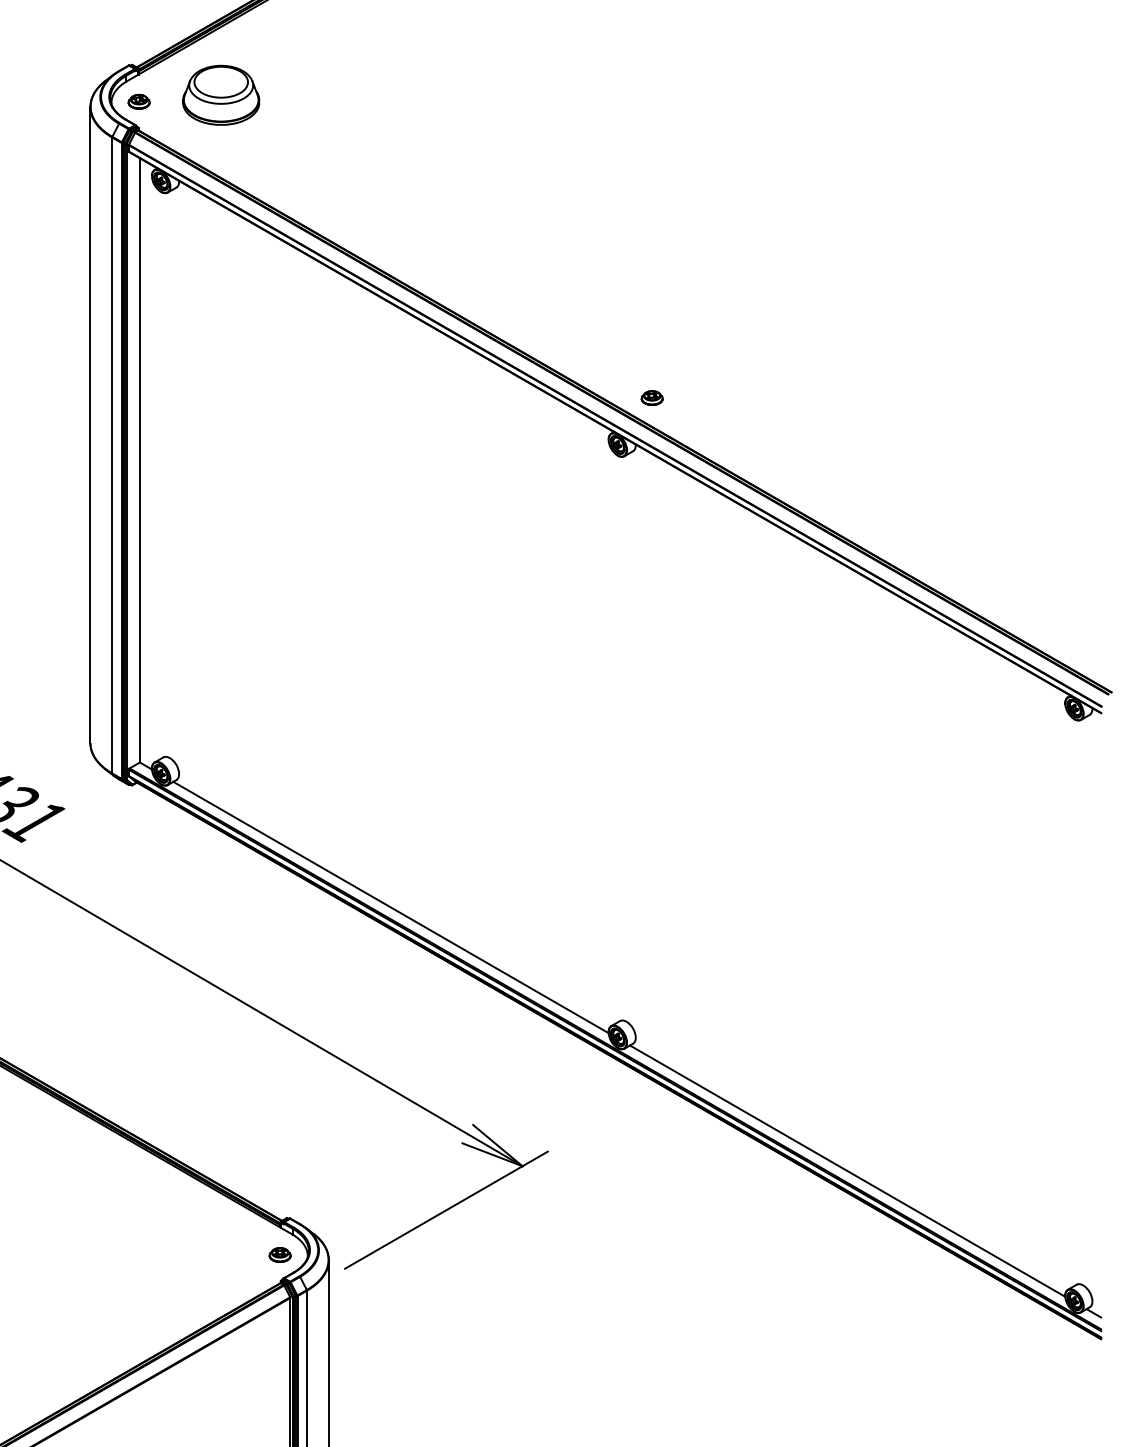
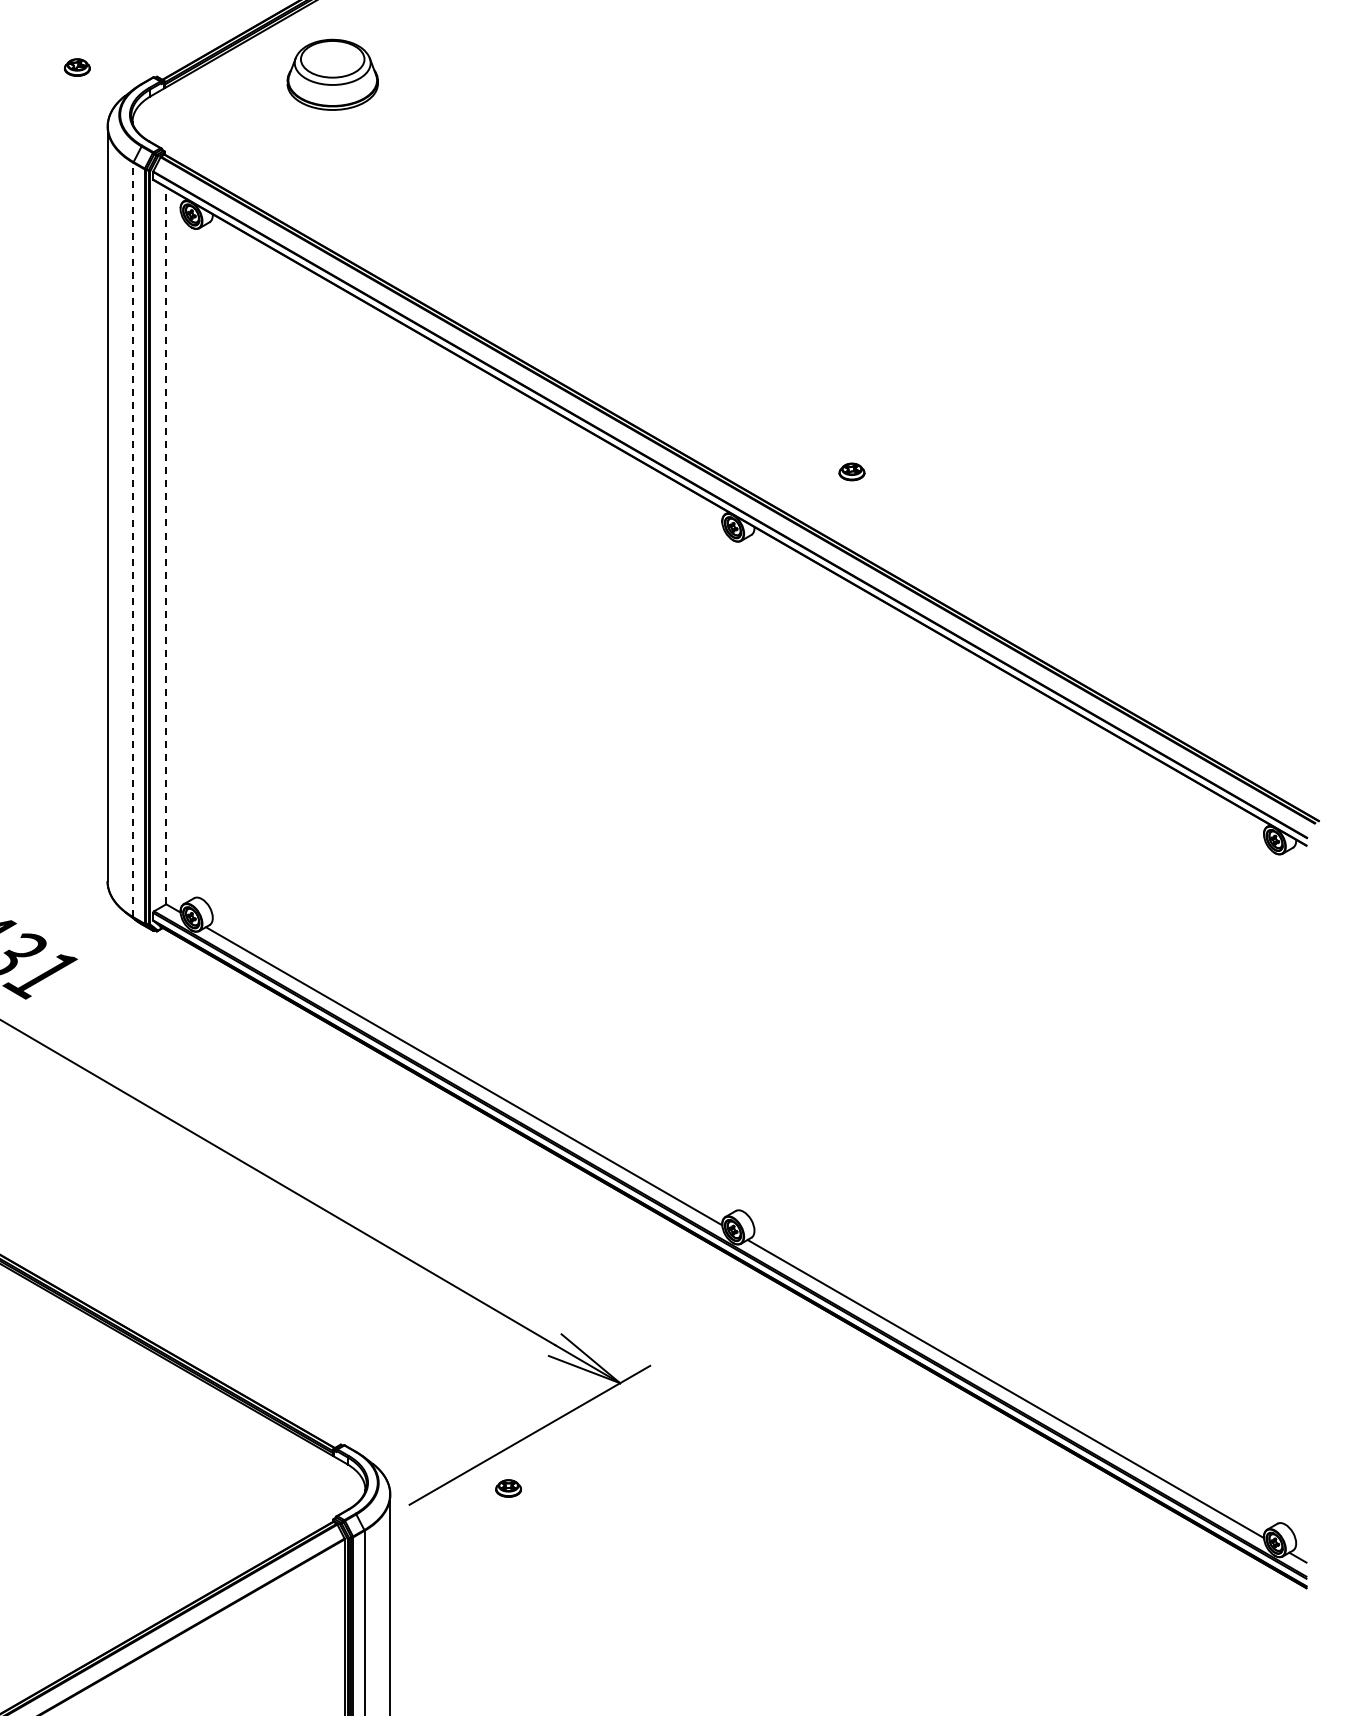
part: (221, 95) -> (332, 74), moved
part: (139, 101) -> (77, 67), moved
part: (651, 397) -> (851, 471), moved
line: (112, 455) -> (133, 539), solid -> dashed
line: (140, 460) -> (166, 545), solid -> dashed
part: (280, 1255) -> (508, 1488), moved

